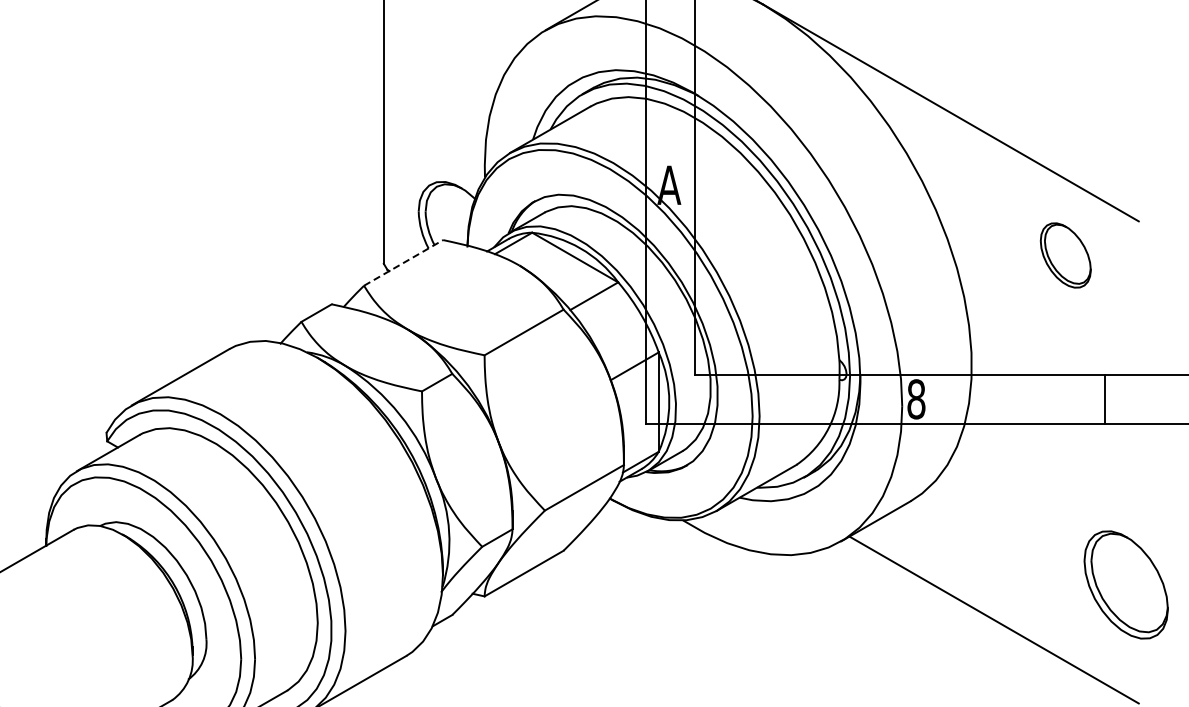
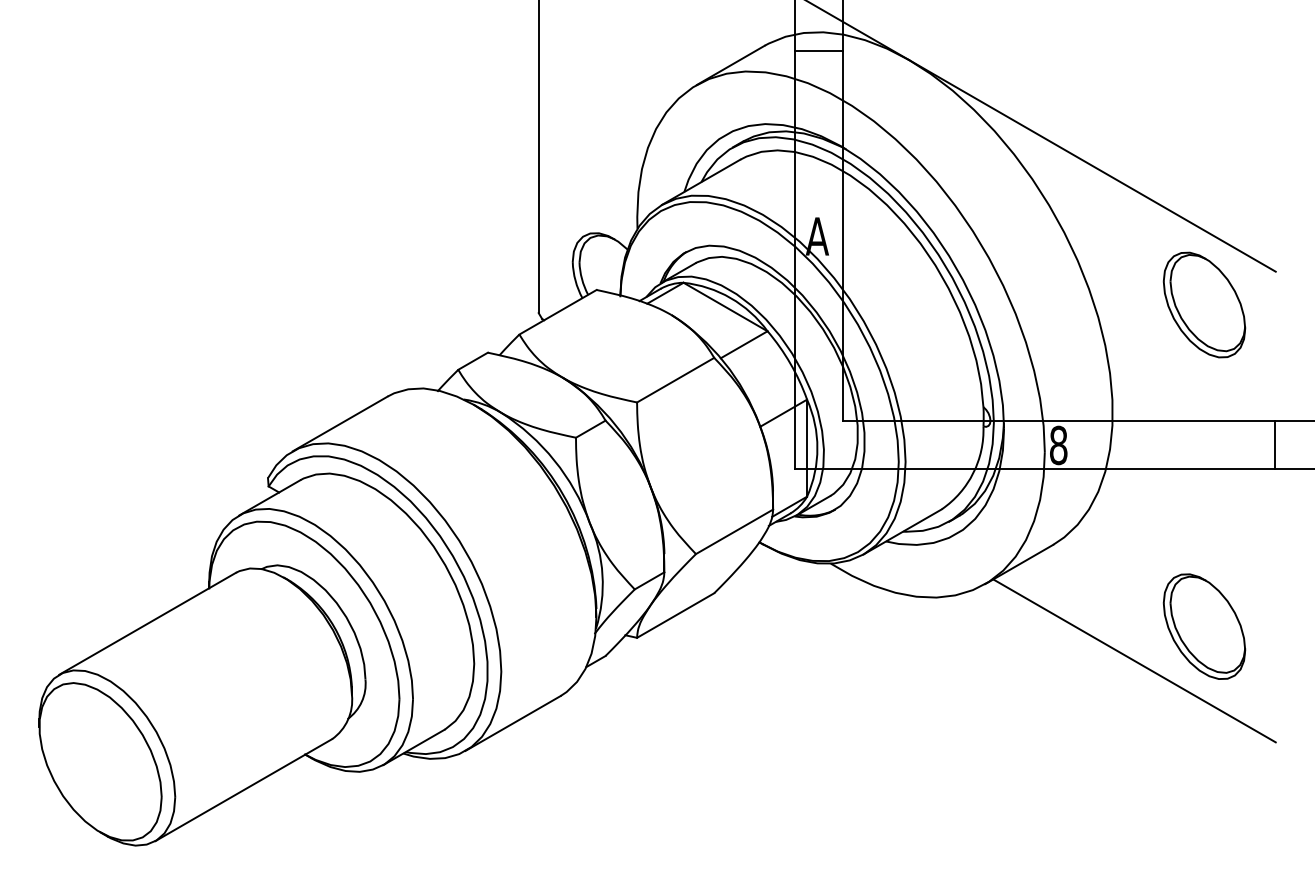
part: (1065, 254) -> (1204, 304), size x1.67
line: (404, 263) -> (558, 312), dashed -> solid
line: (1104, 399) -> (1275, 445), moved
part: (1126, 584) -> (1204, 626), moved

